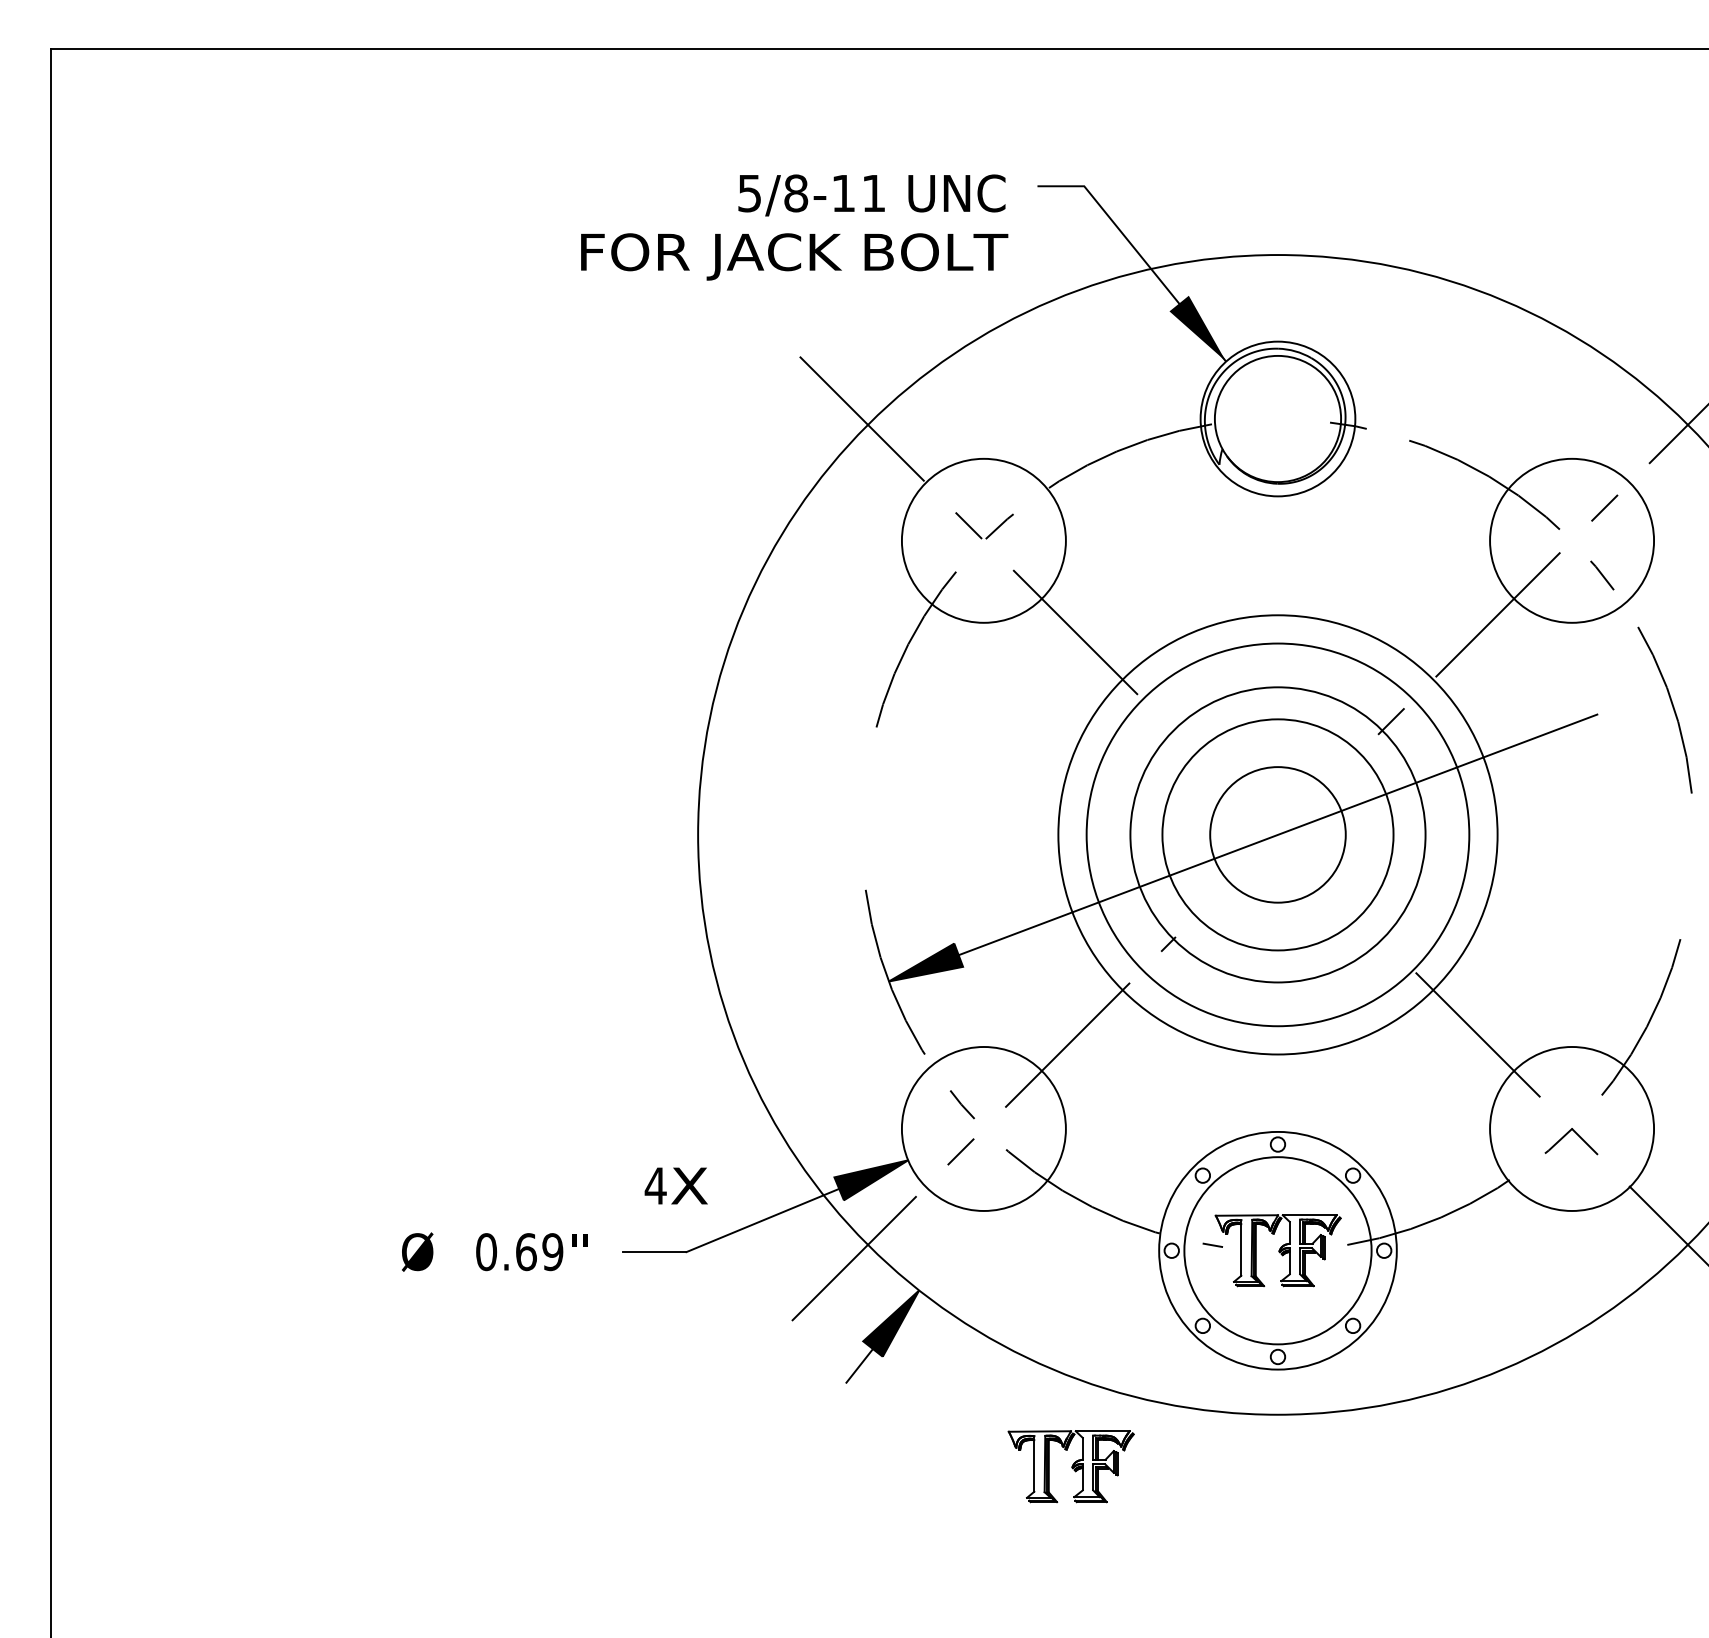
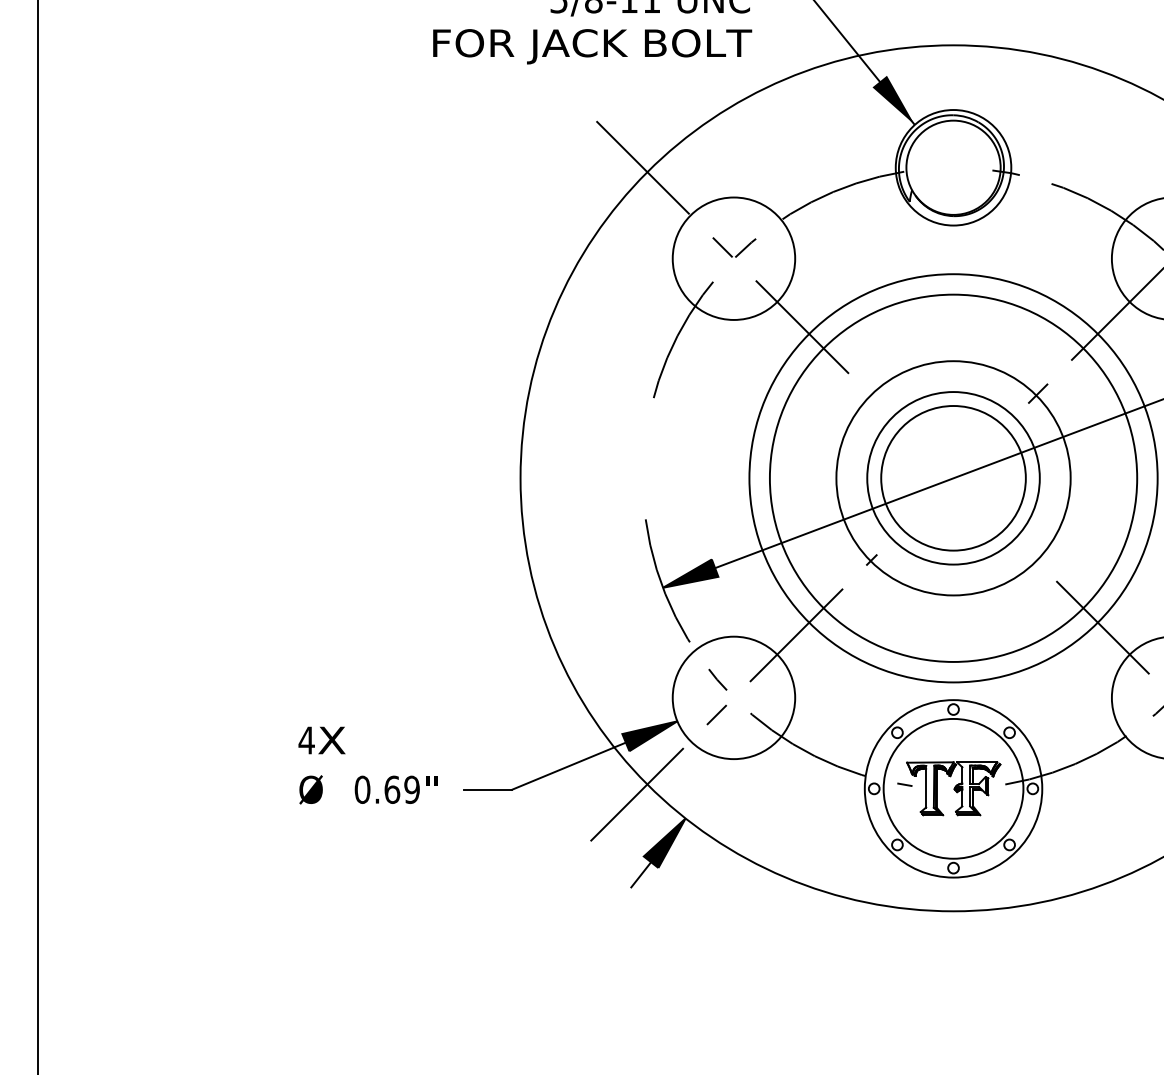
circle: (1277, 834) -> (953, 478), size x0.71
circle: (1277, 834) -> (953, 478), size x1.43
circle: (1277, 834) -> (953, 478), size x1.43
circle: (1277, 834) -> (953, 478), size x1.67
text: (675, 1185) -> (321, 740), moved
part: (1070, 1466) -> (798, 949), removed

